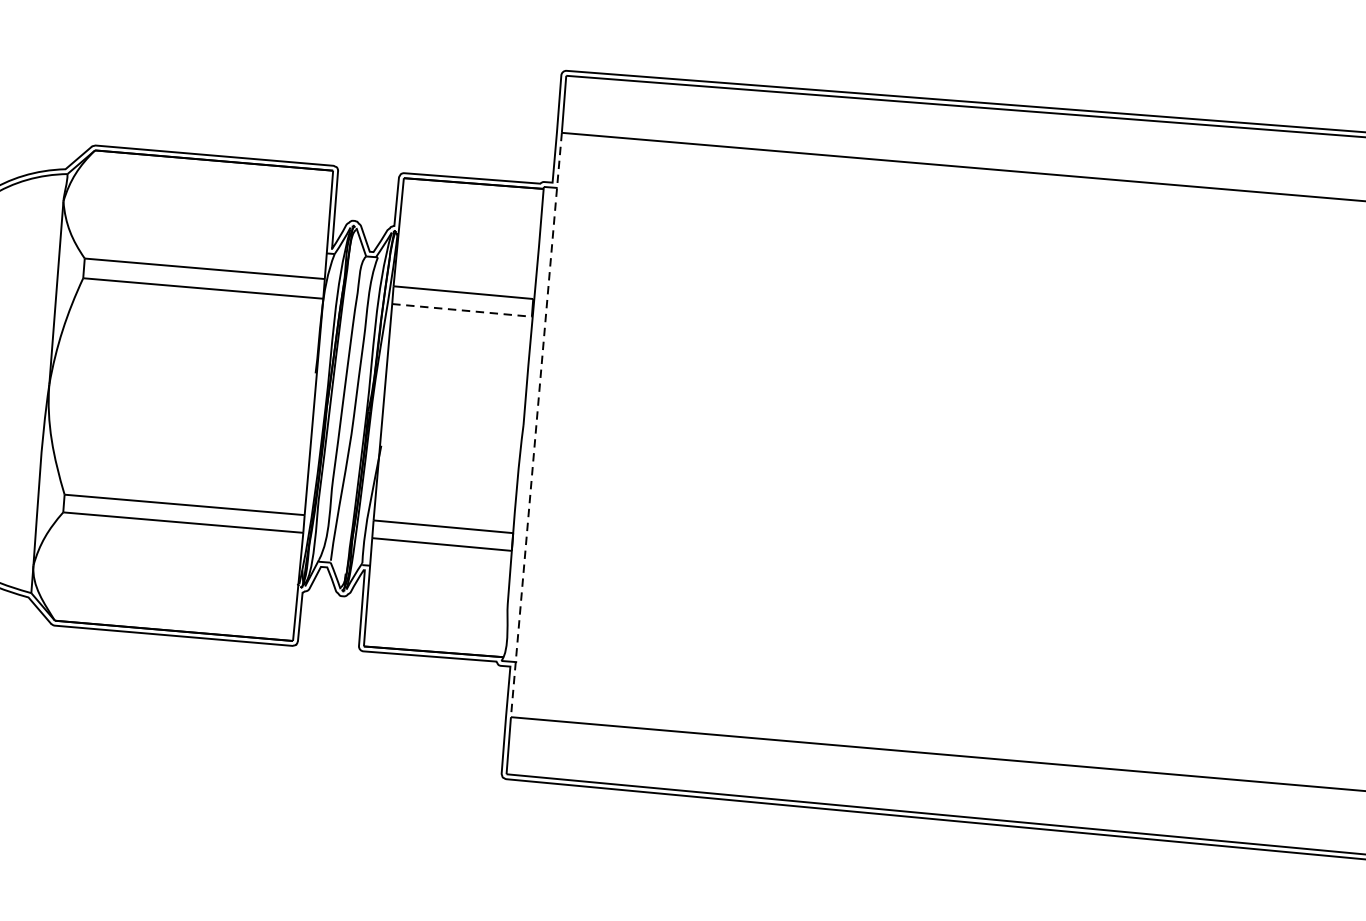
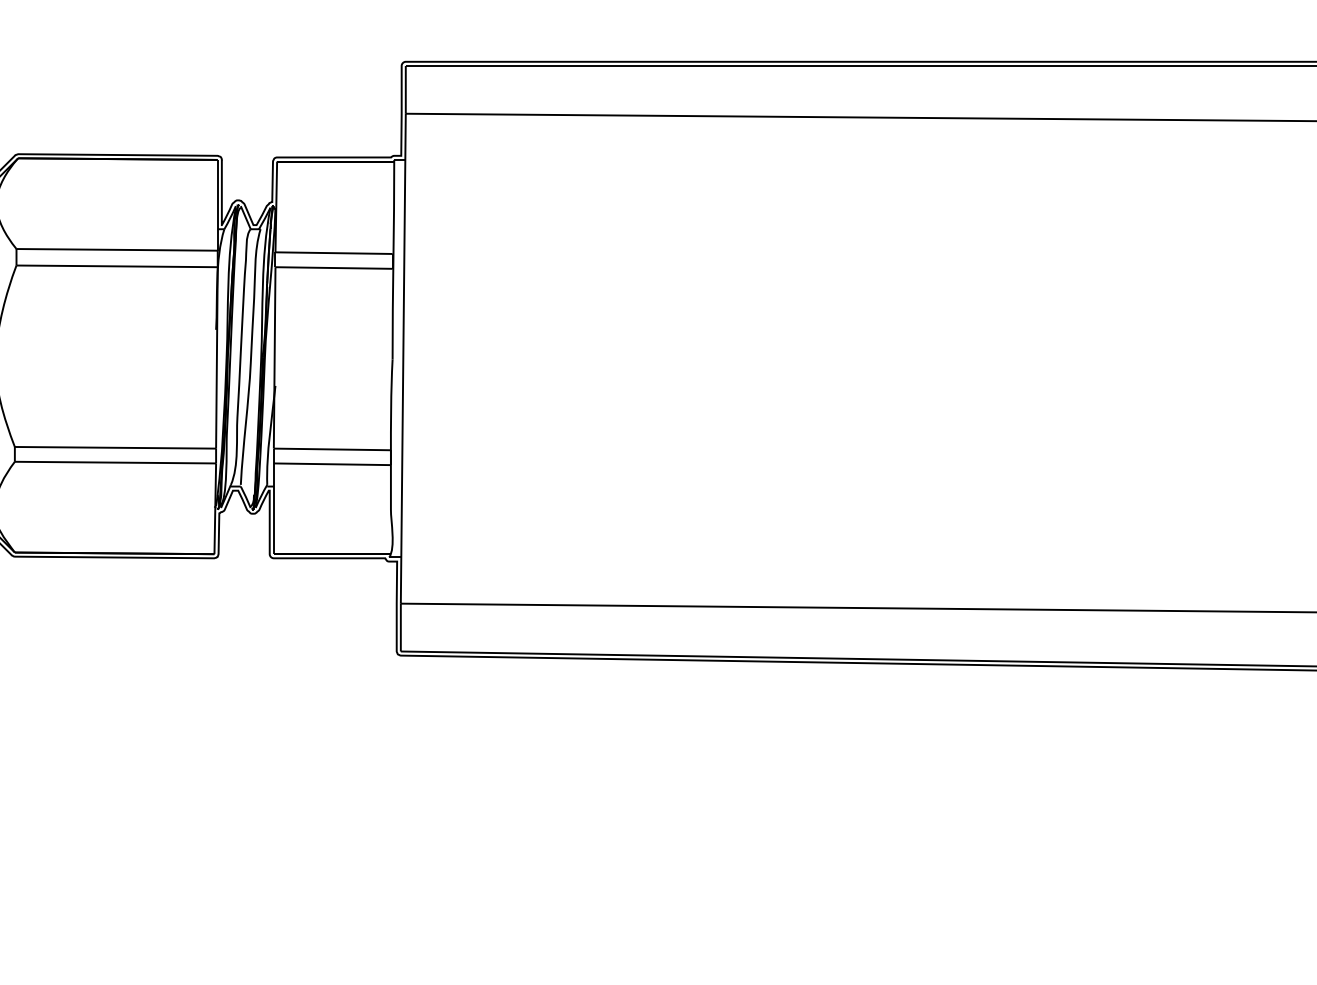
line: (462, 311) -> (334, 268), dashed -> solid
line: (536, 424) -> (403, 358), dashed -> solid

